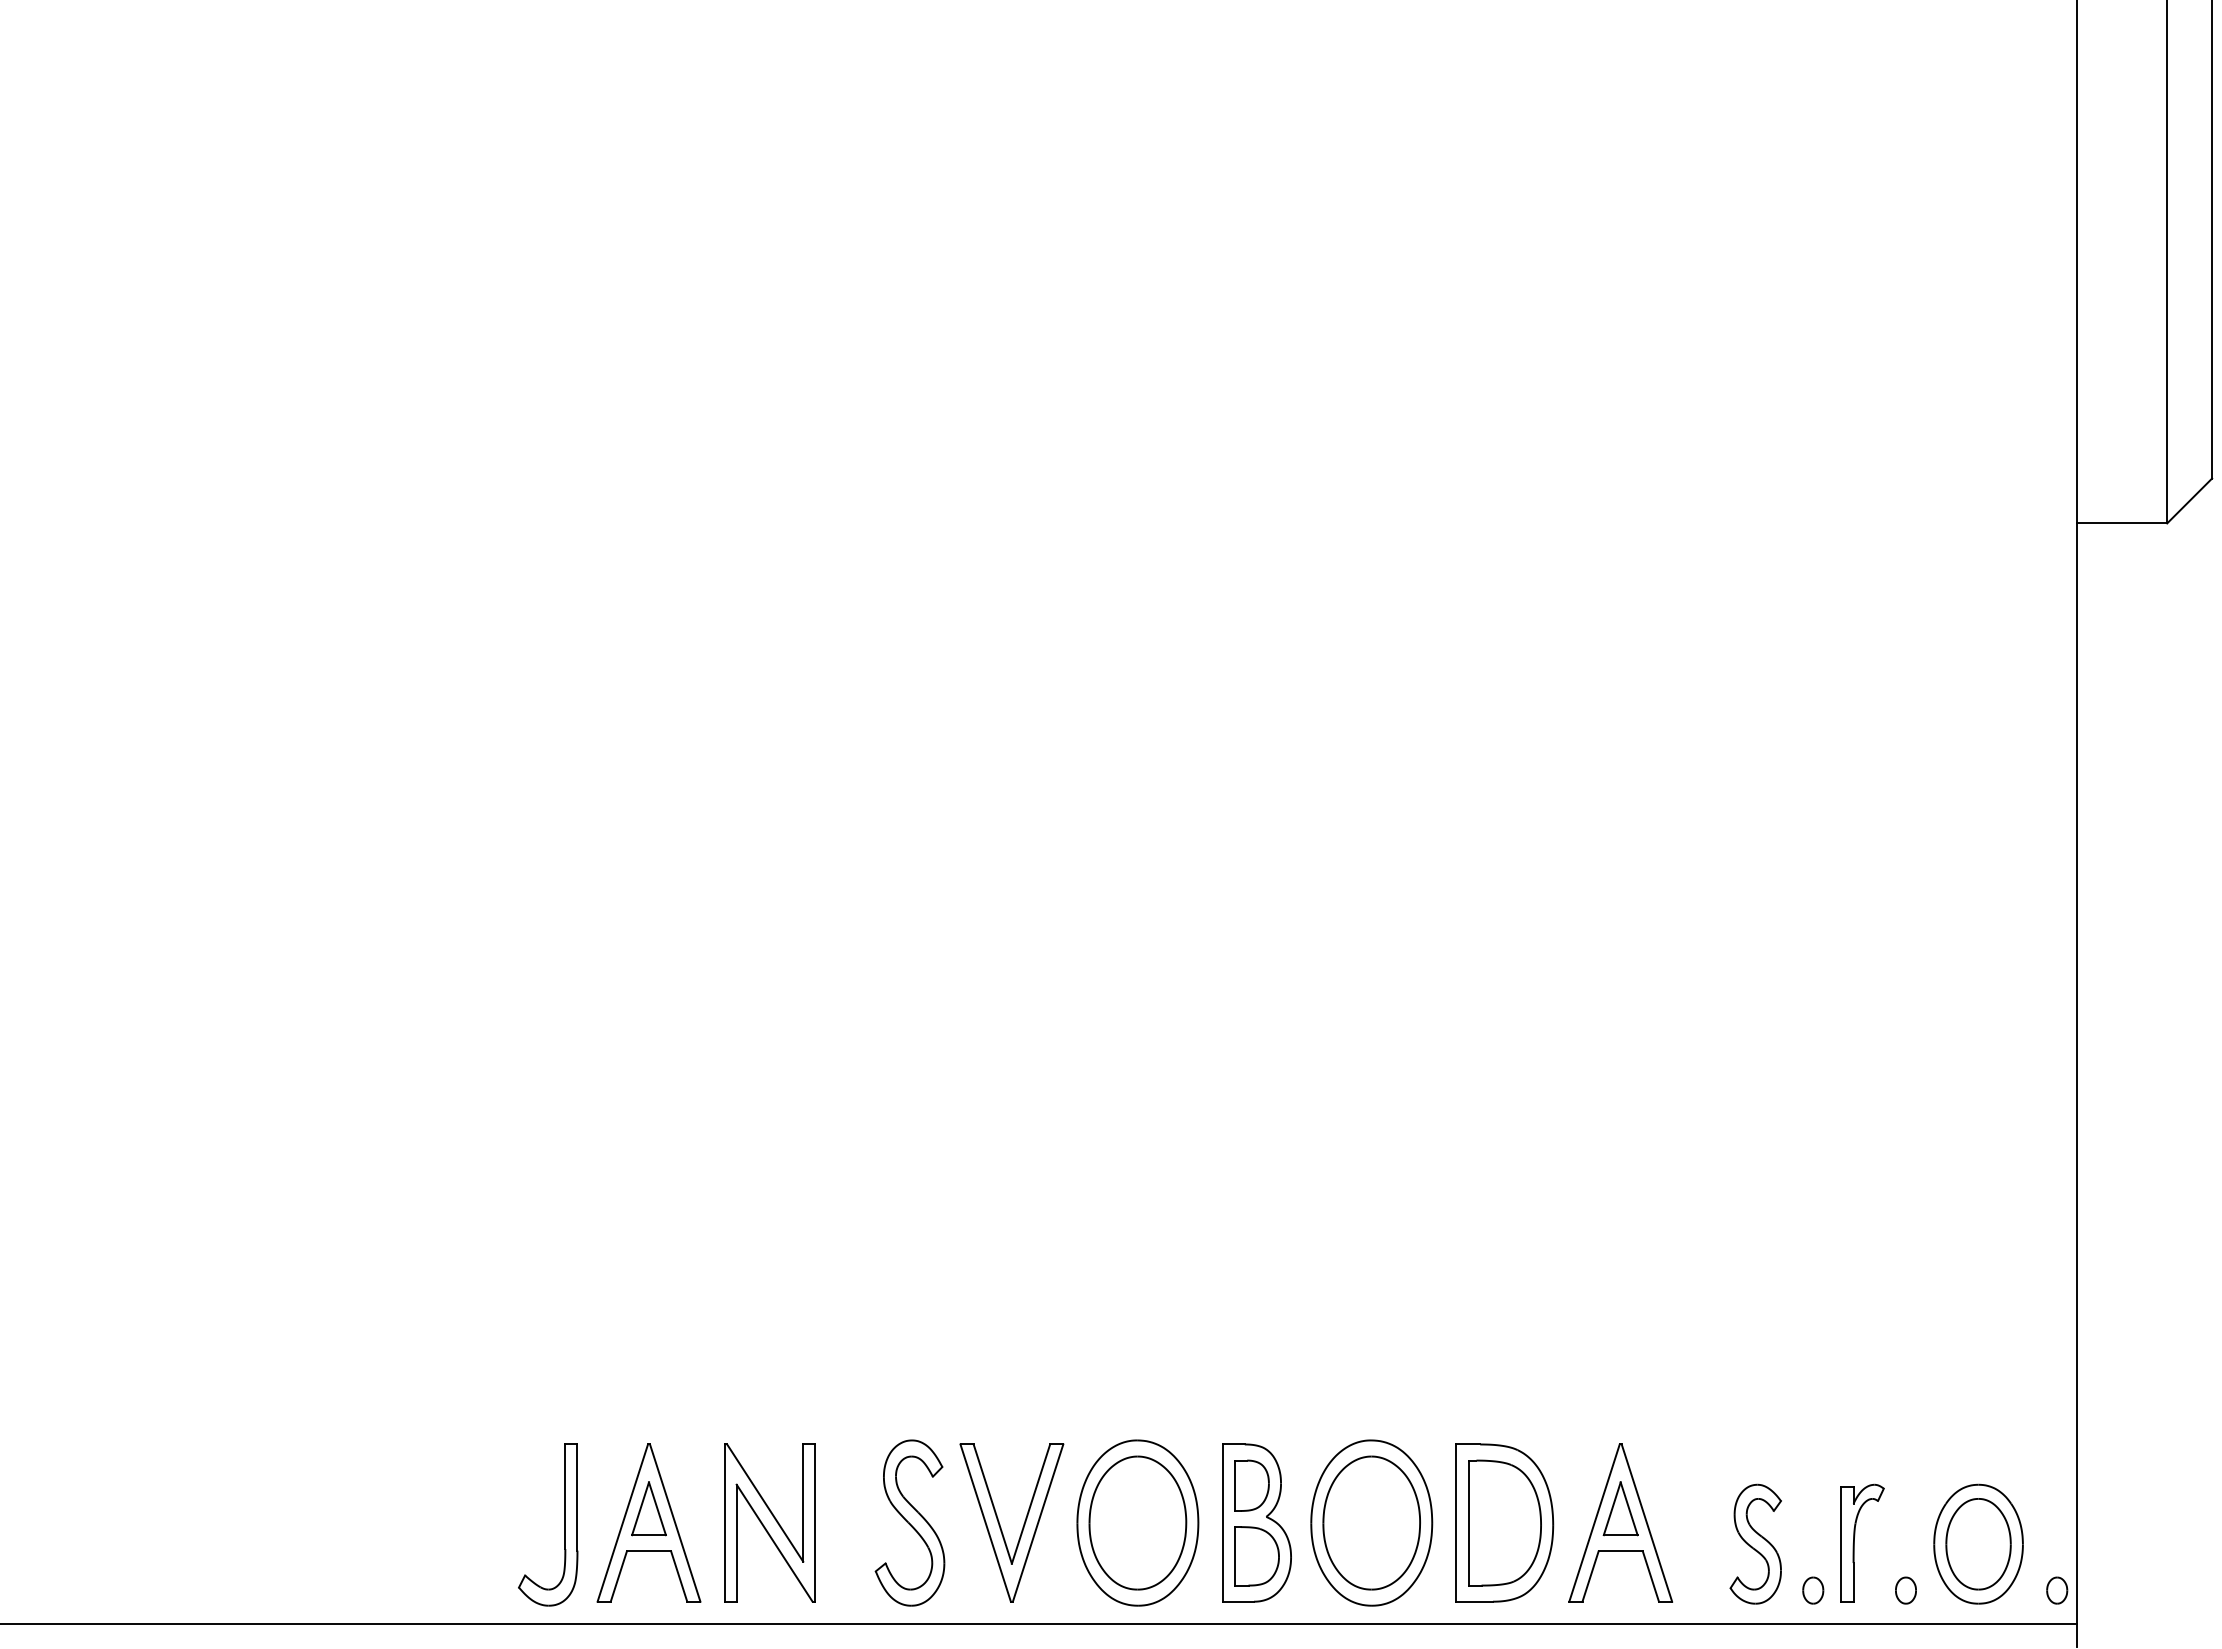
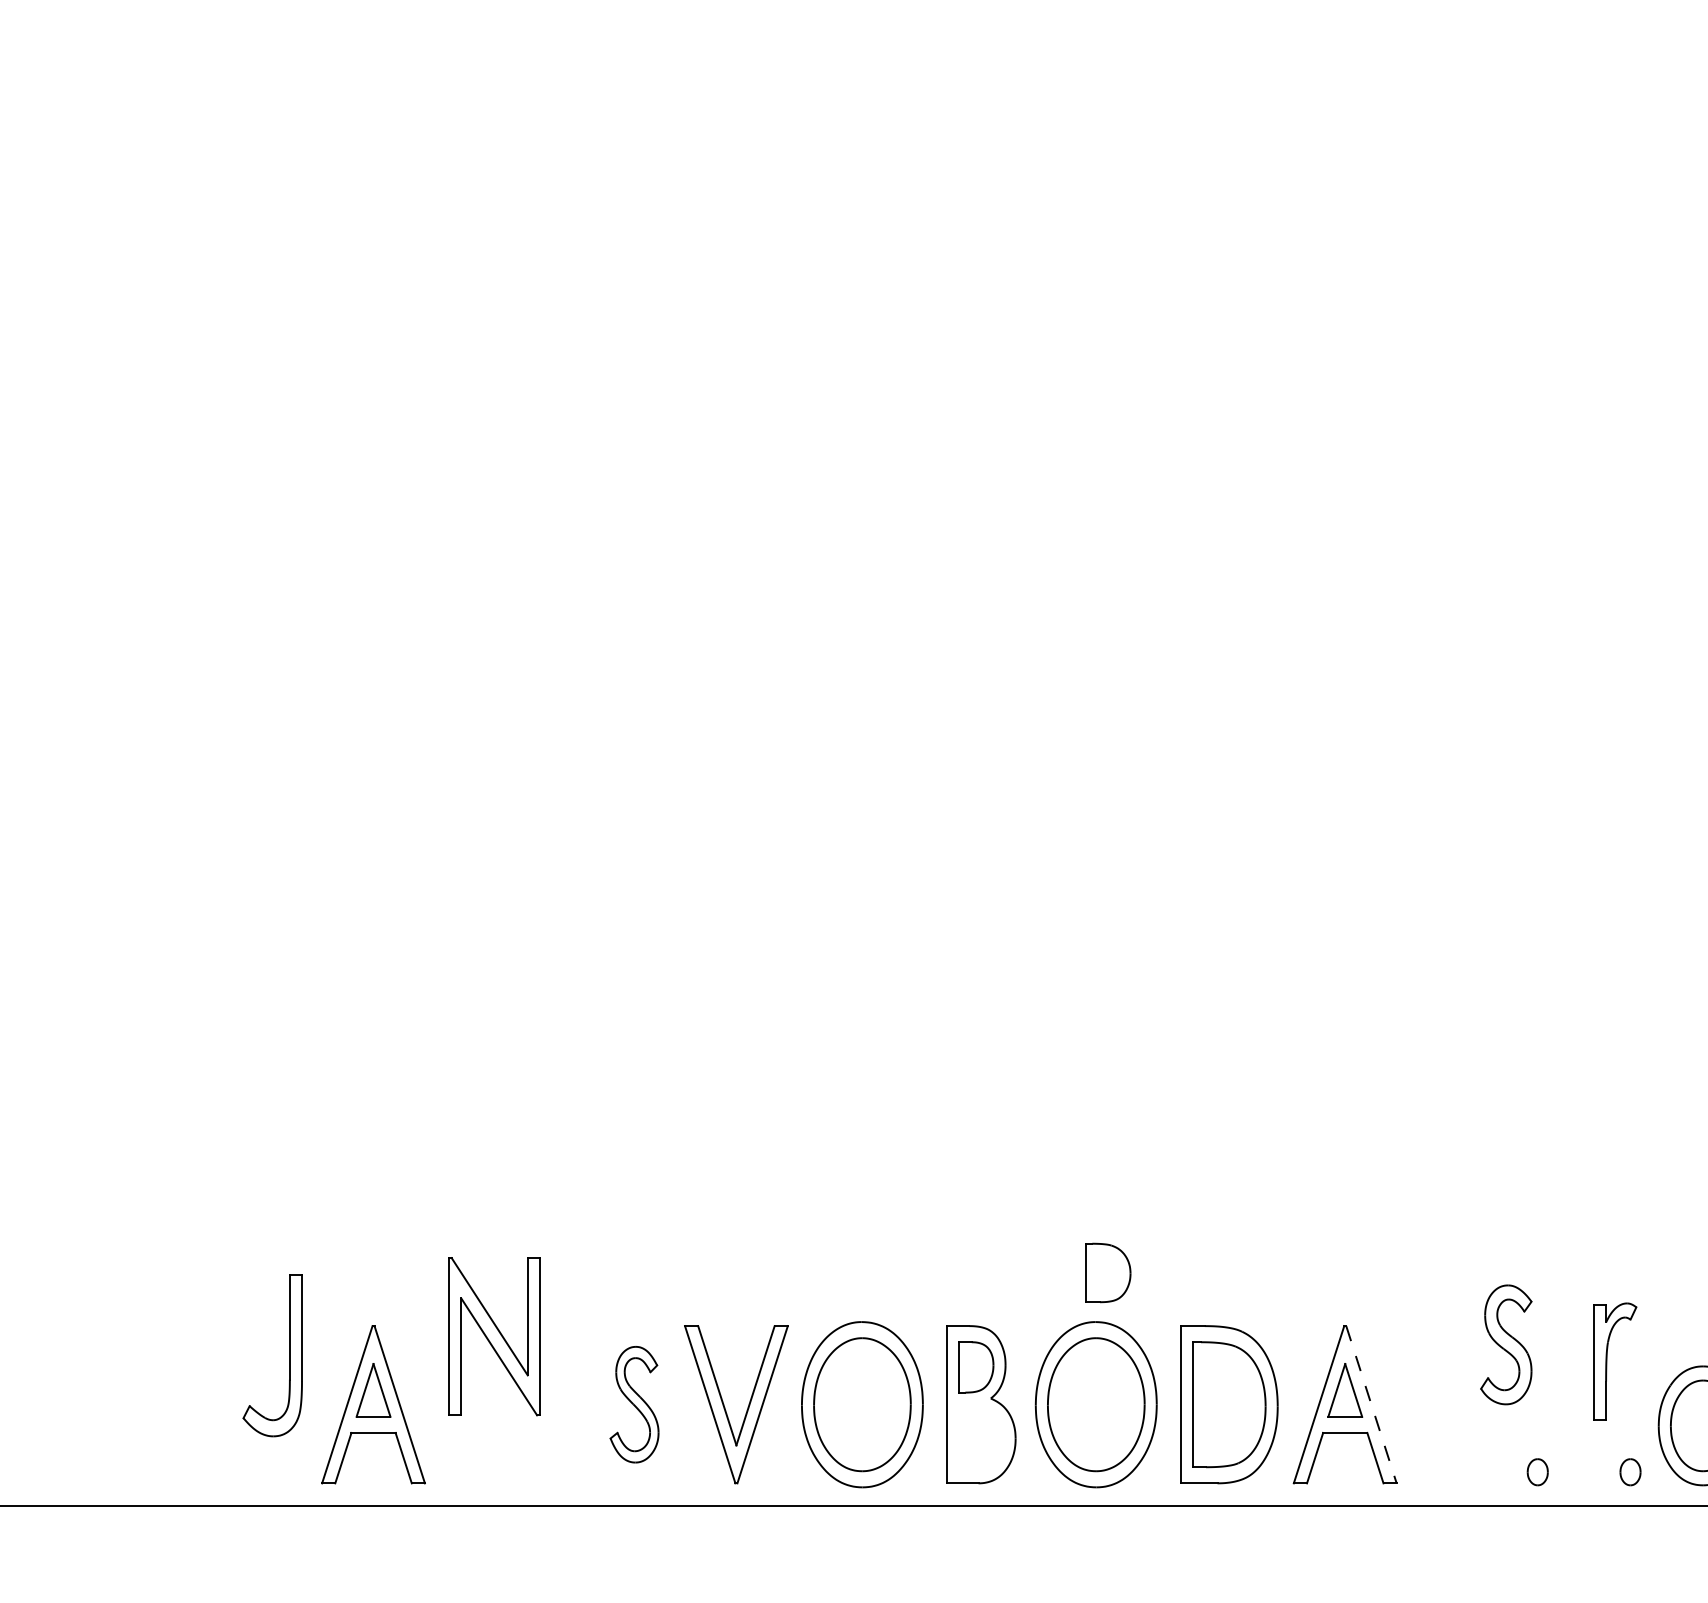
part: (769, 1522) -> (494, 1336), moved
part: (909, 1522) -> (634, 1404), size x0.7
line: (1646, 1523) -> (1371, 1405), solid -> dashed
part: (564, 1524) -> (289, 1355), moved
part: (1854, 1542) -> (1607, 1361), moved
part: (1755, 1543) -> (1506, 1344), moved
part: (1256, 1556) -> (1108, 1273), moved

